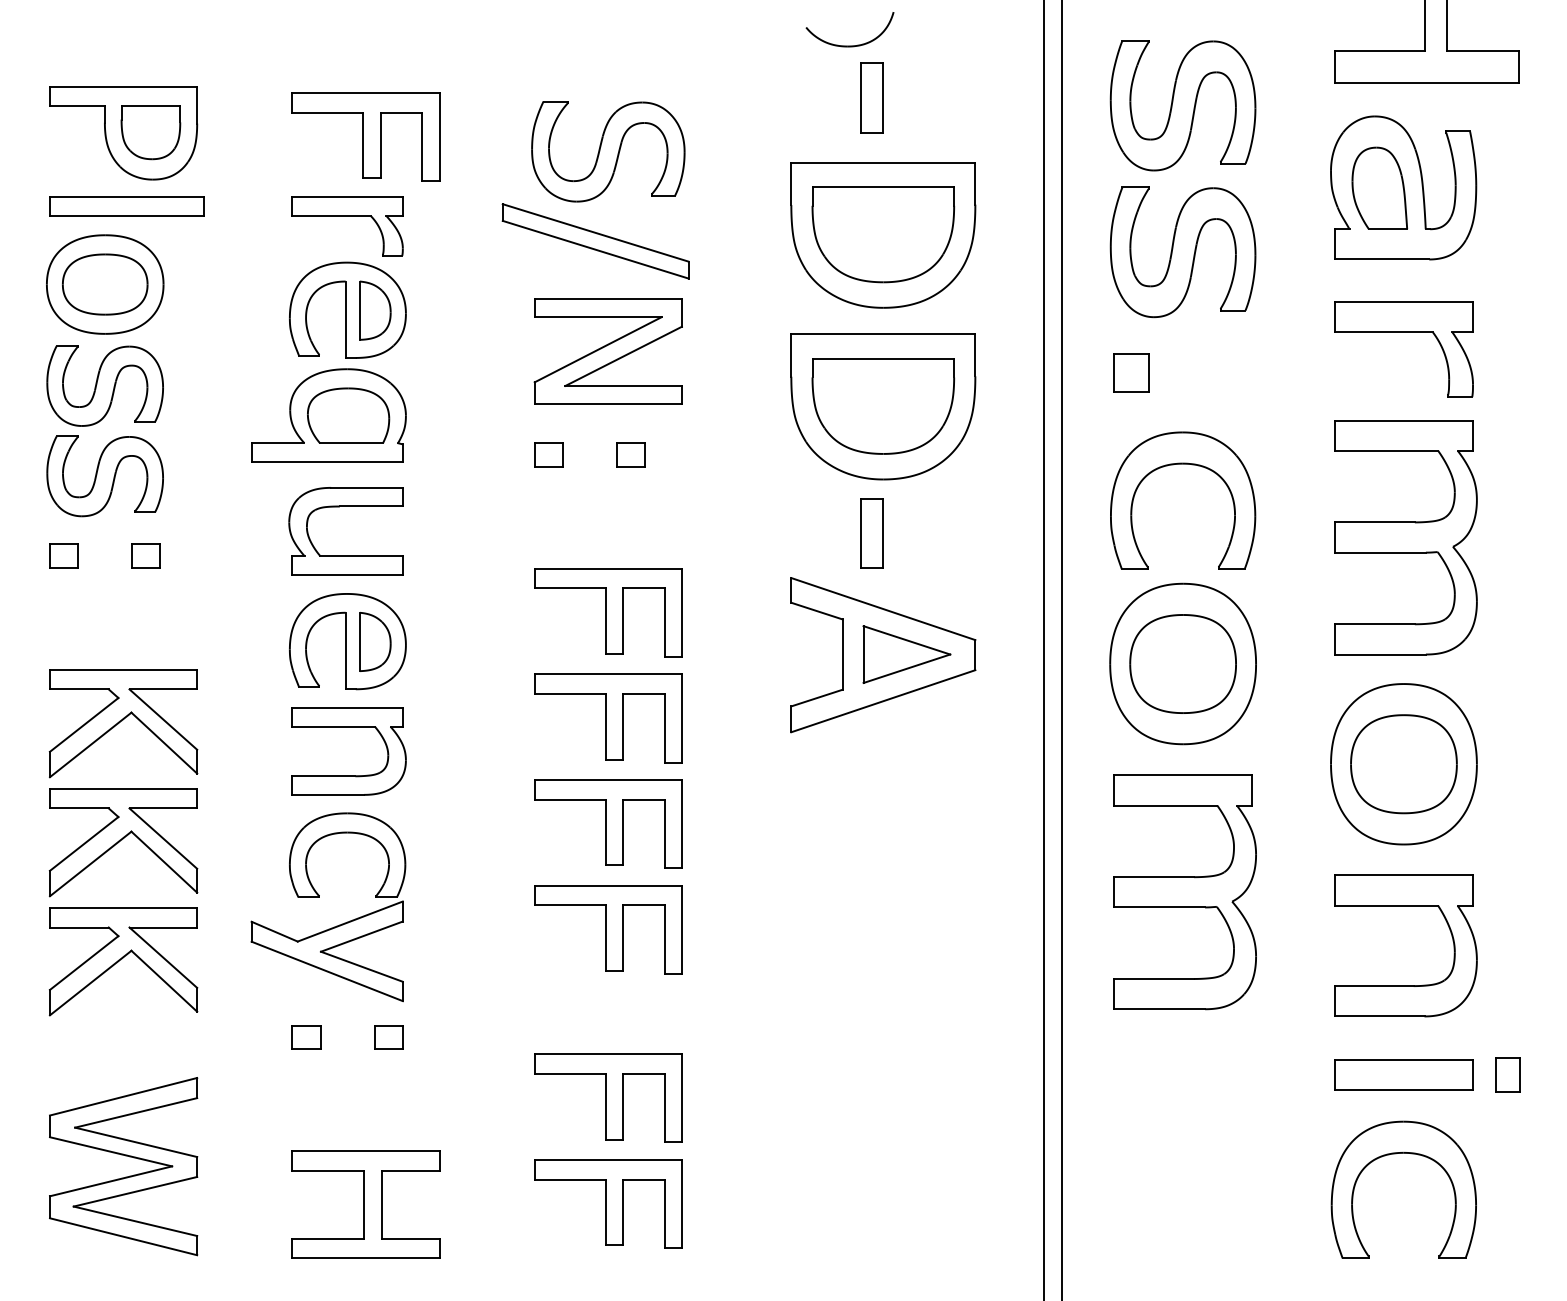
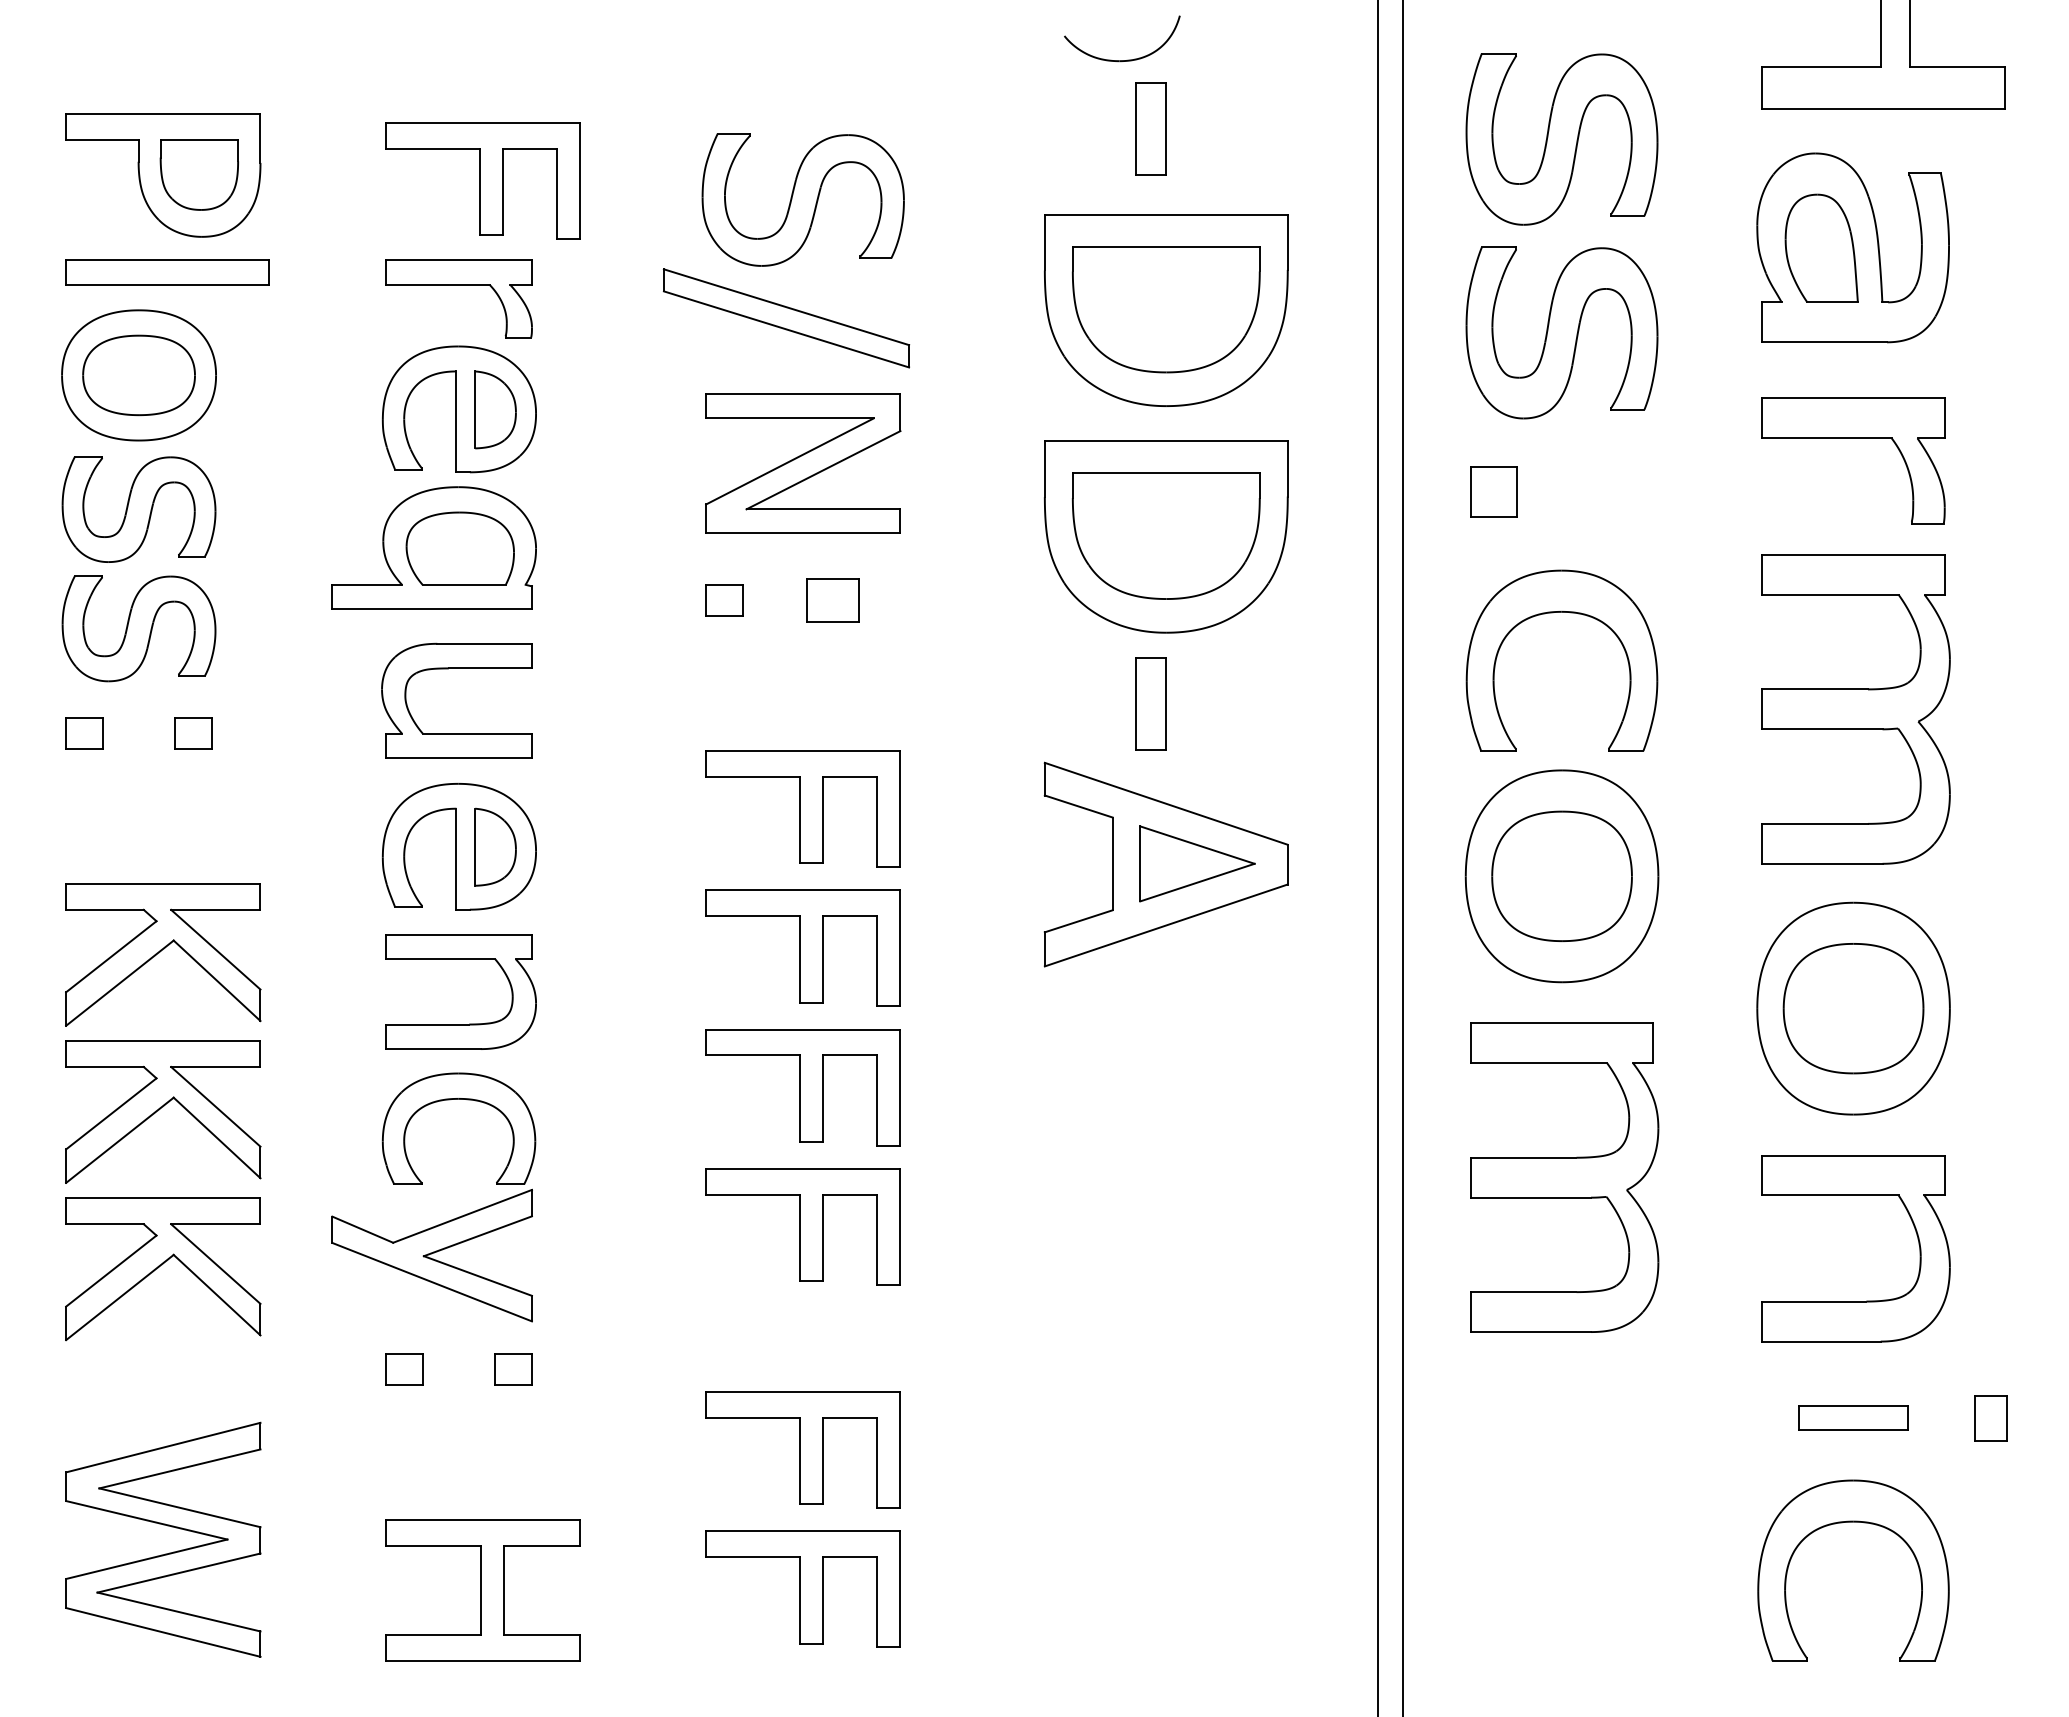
part: (631, 455) -> (833, 600), size x1.4
part: (1403, 1073) -> (1853, 1417), size x0.6

